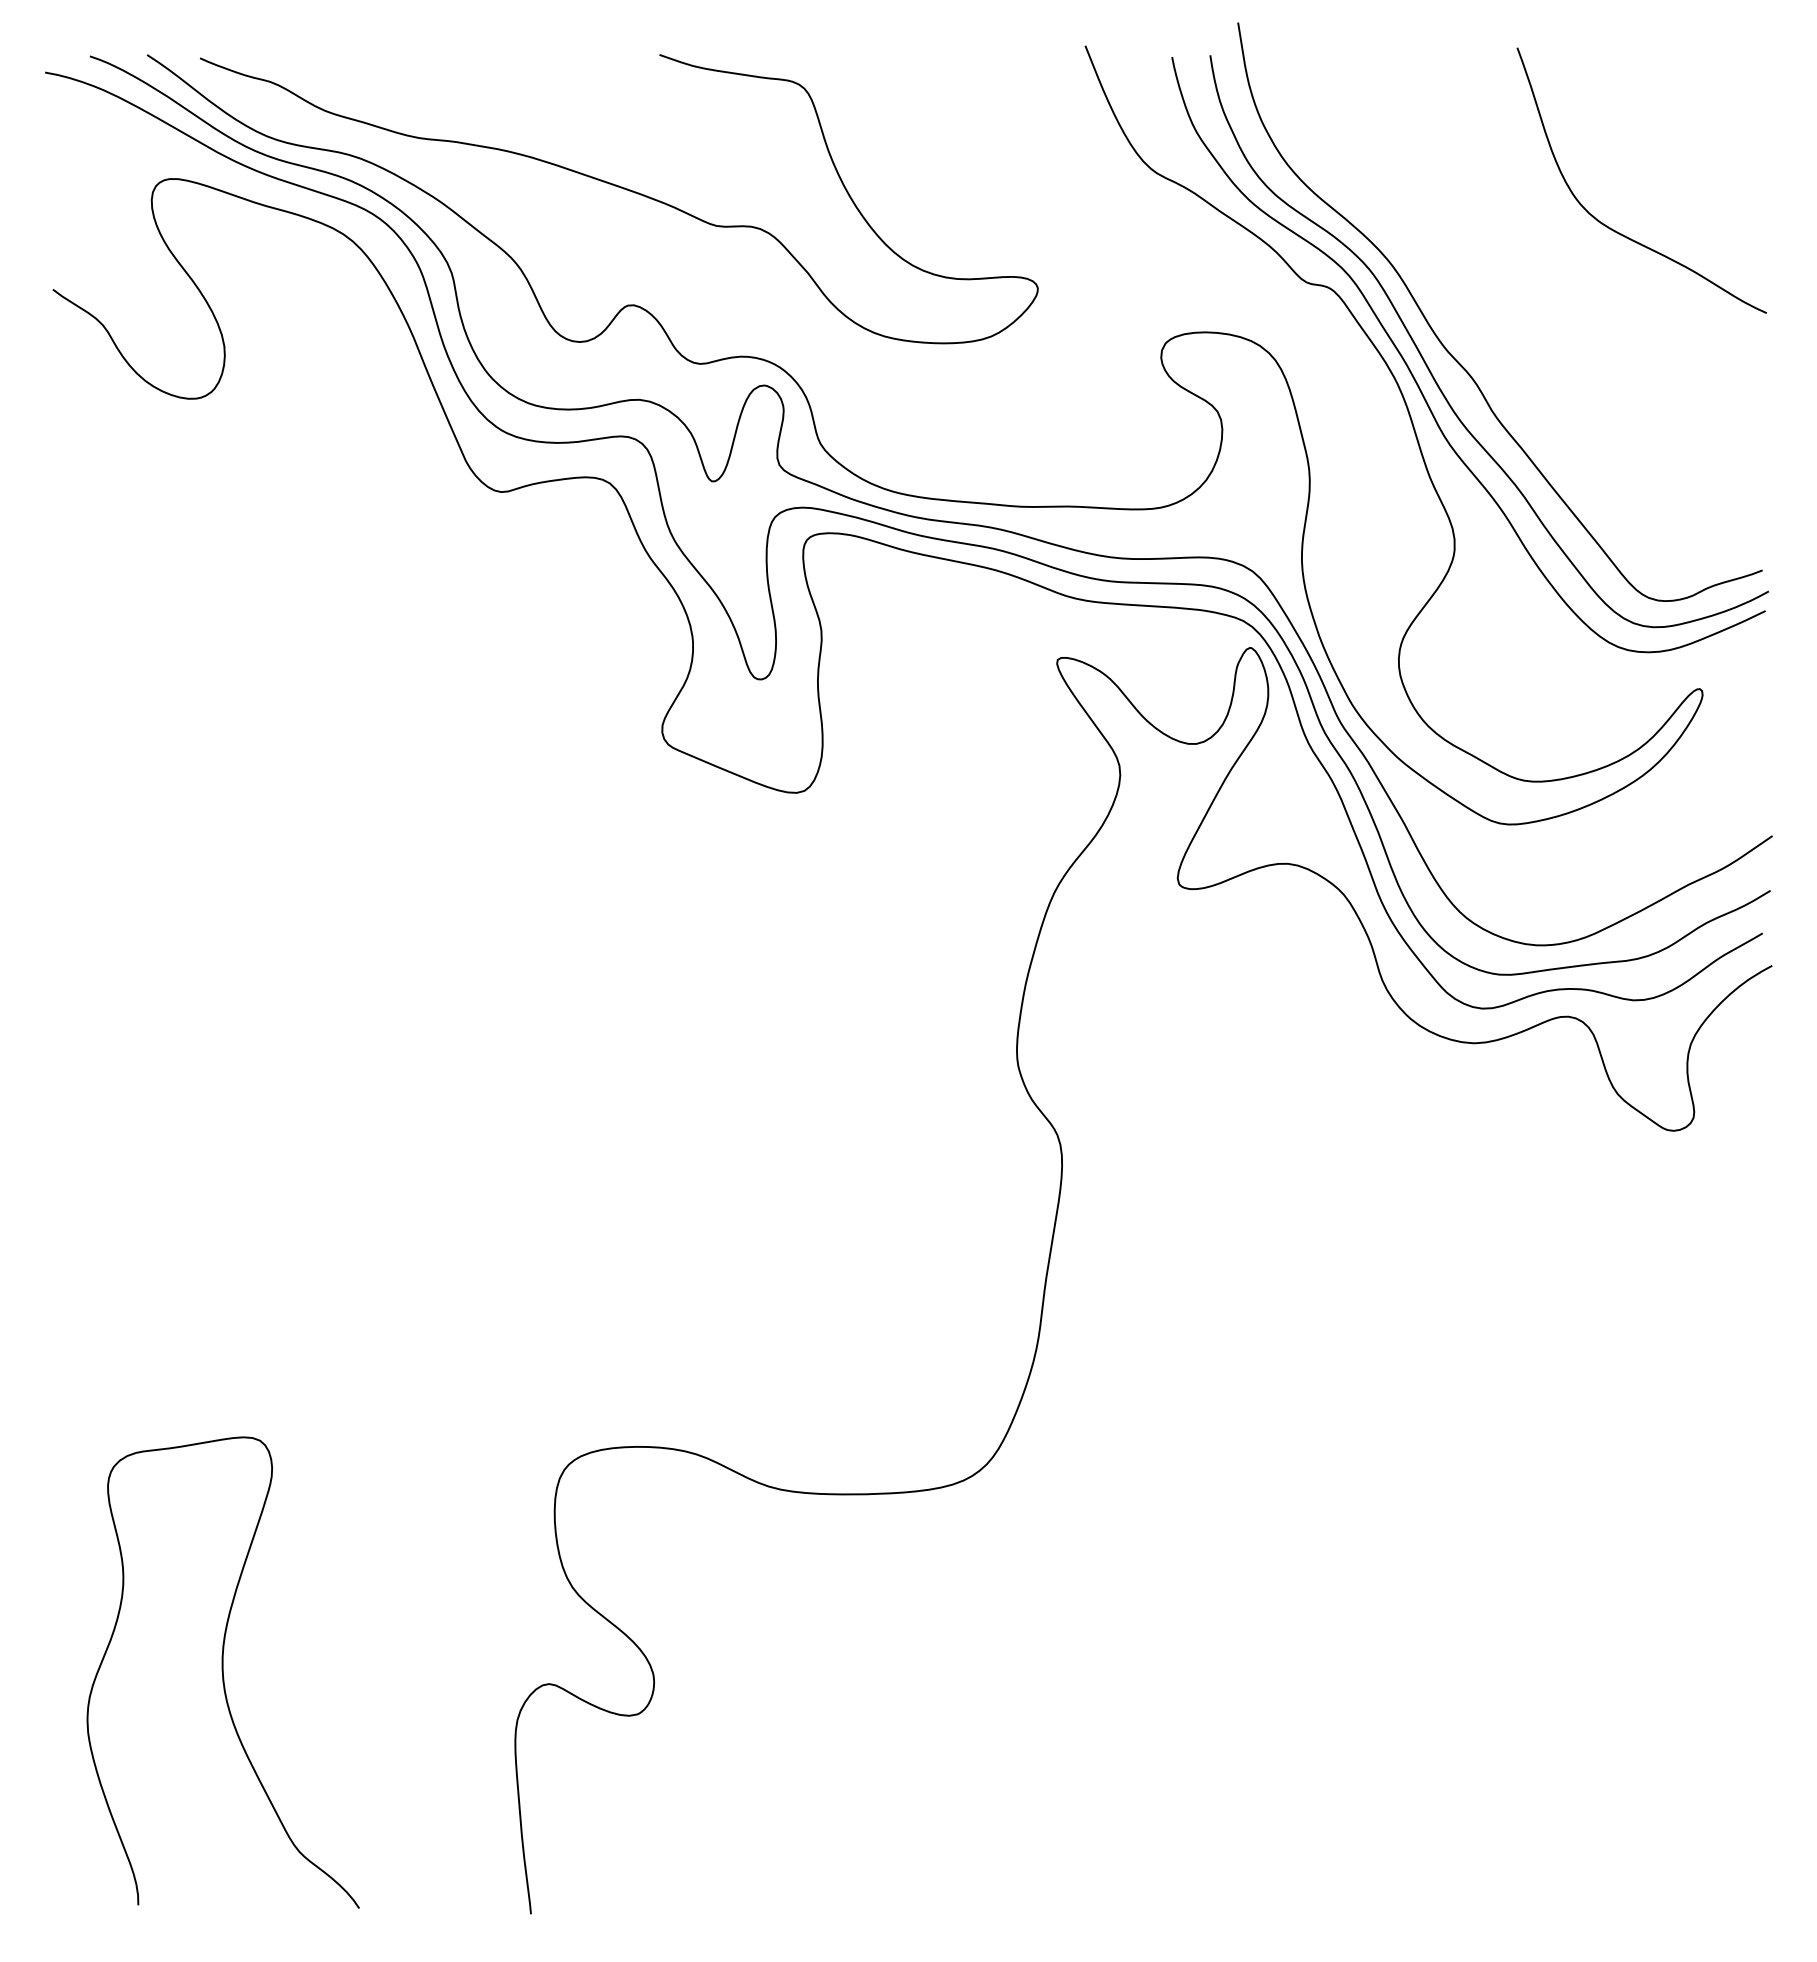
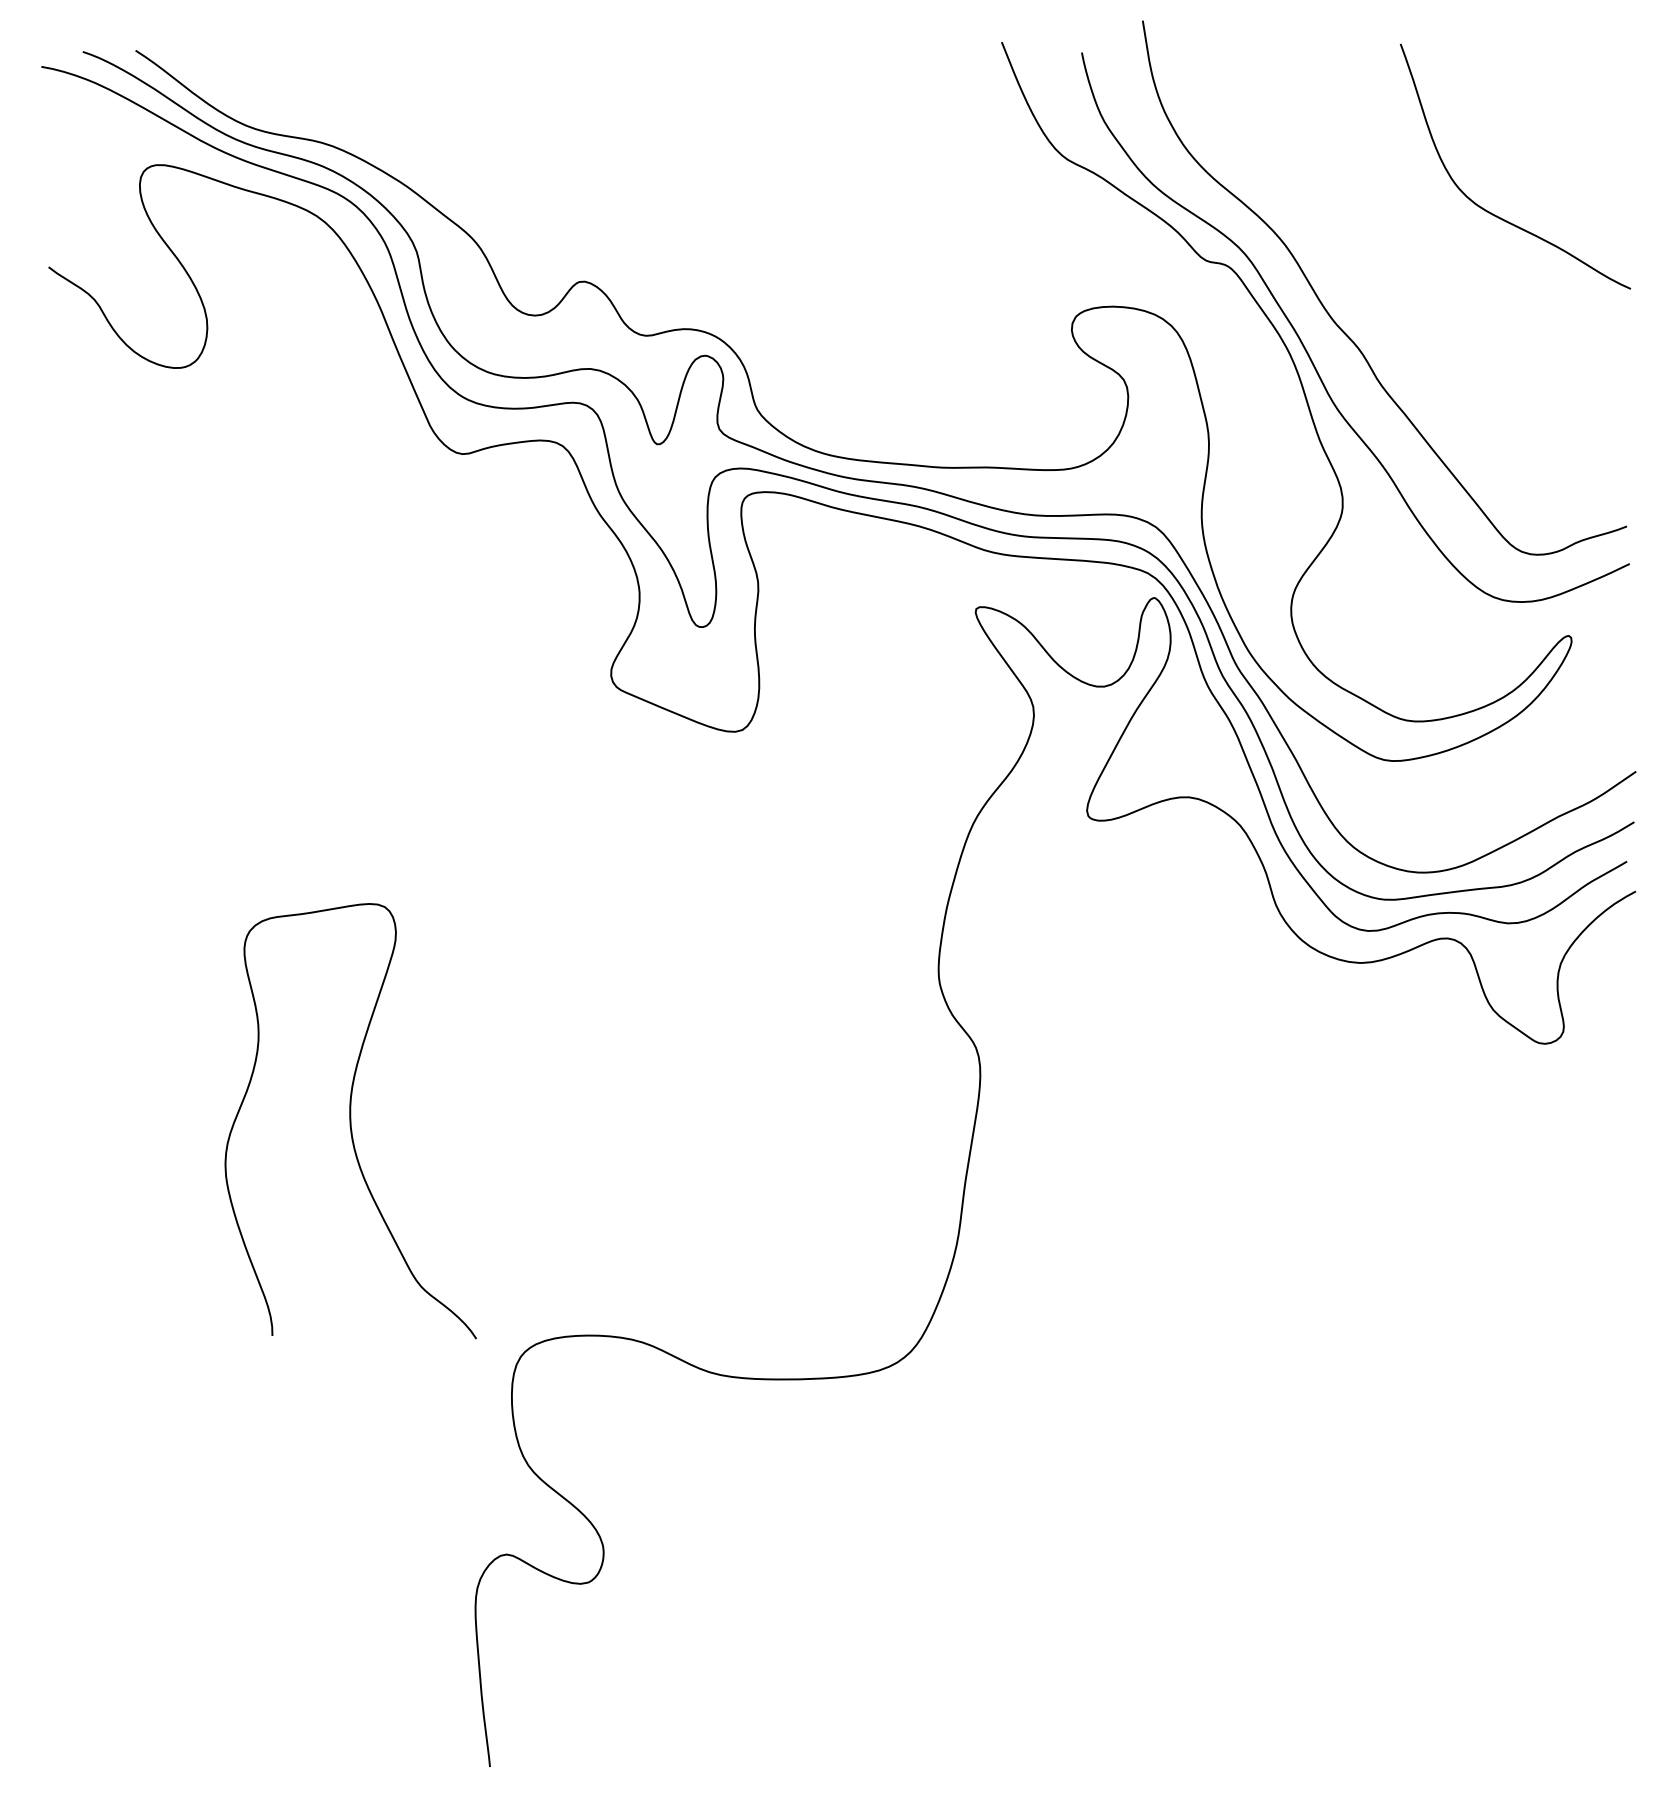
curve: (623, 189) -> (575, 174), removed
curve: (1432, 373) -> (1322, 344), removed
curve: (222, 1672) -> (350, 1121), moved

